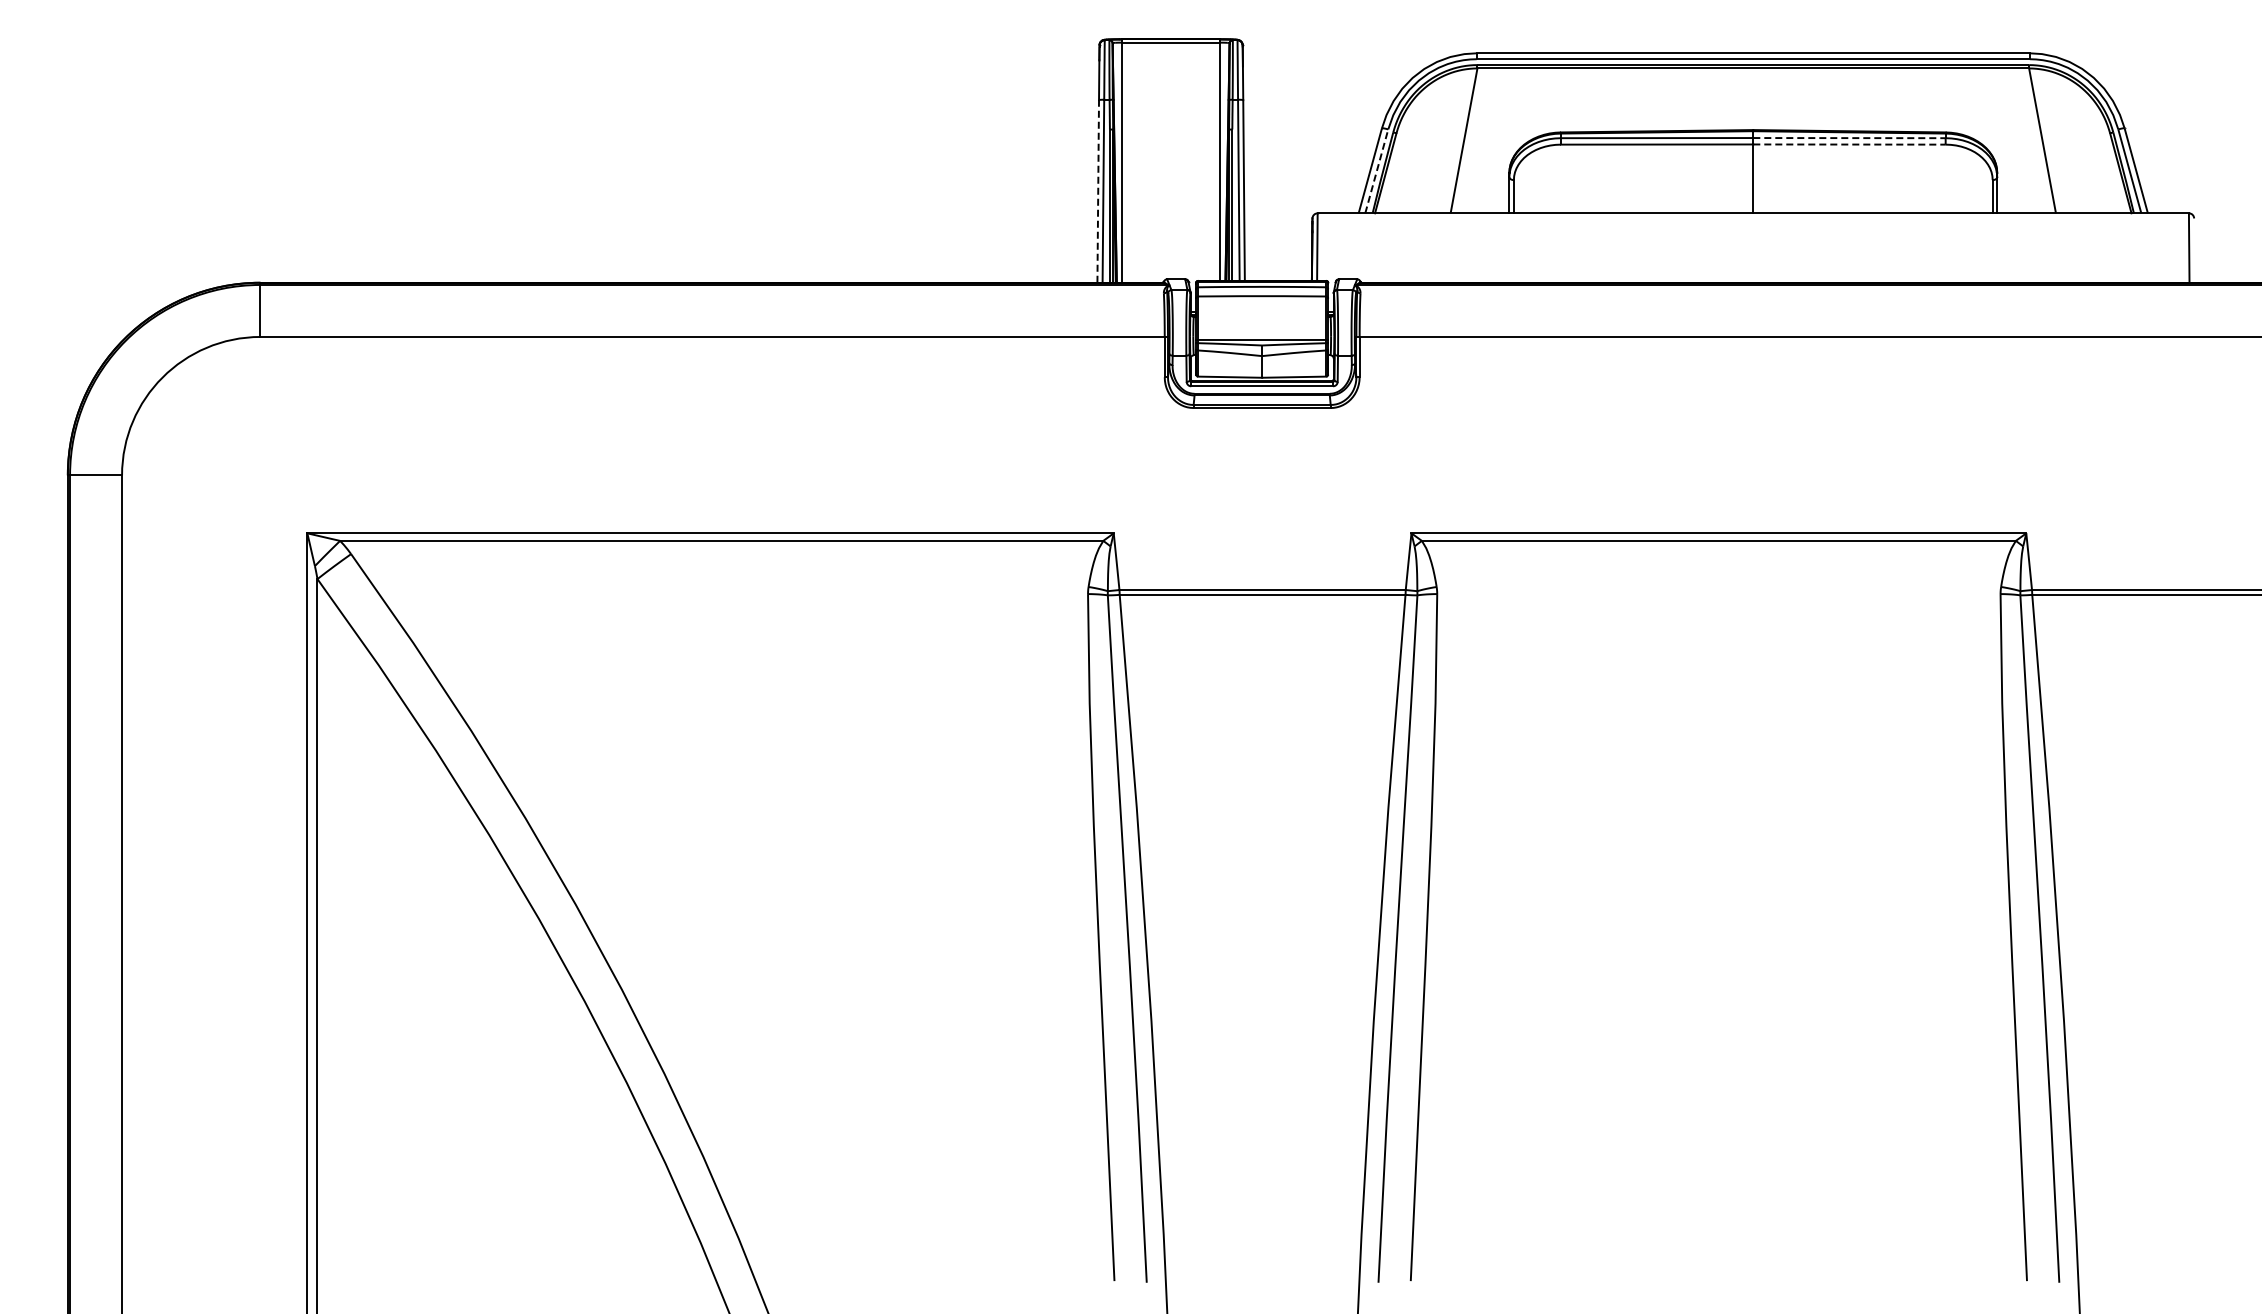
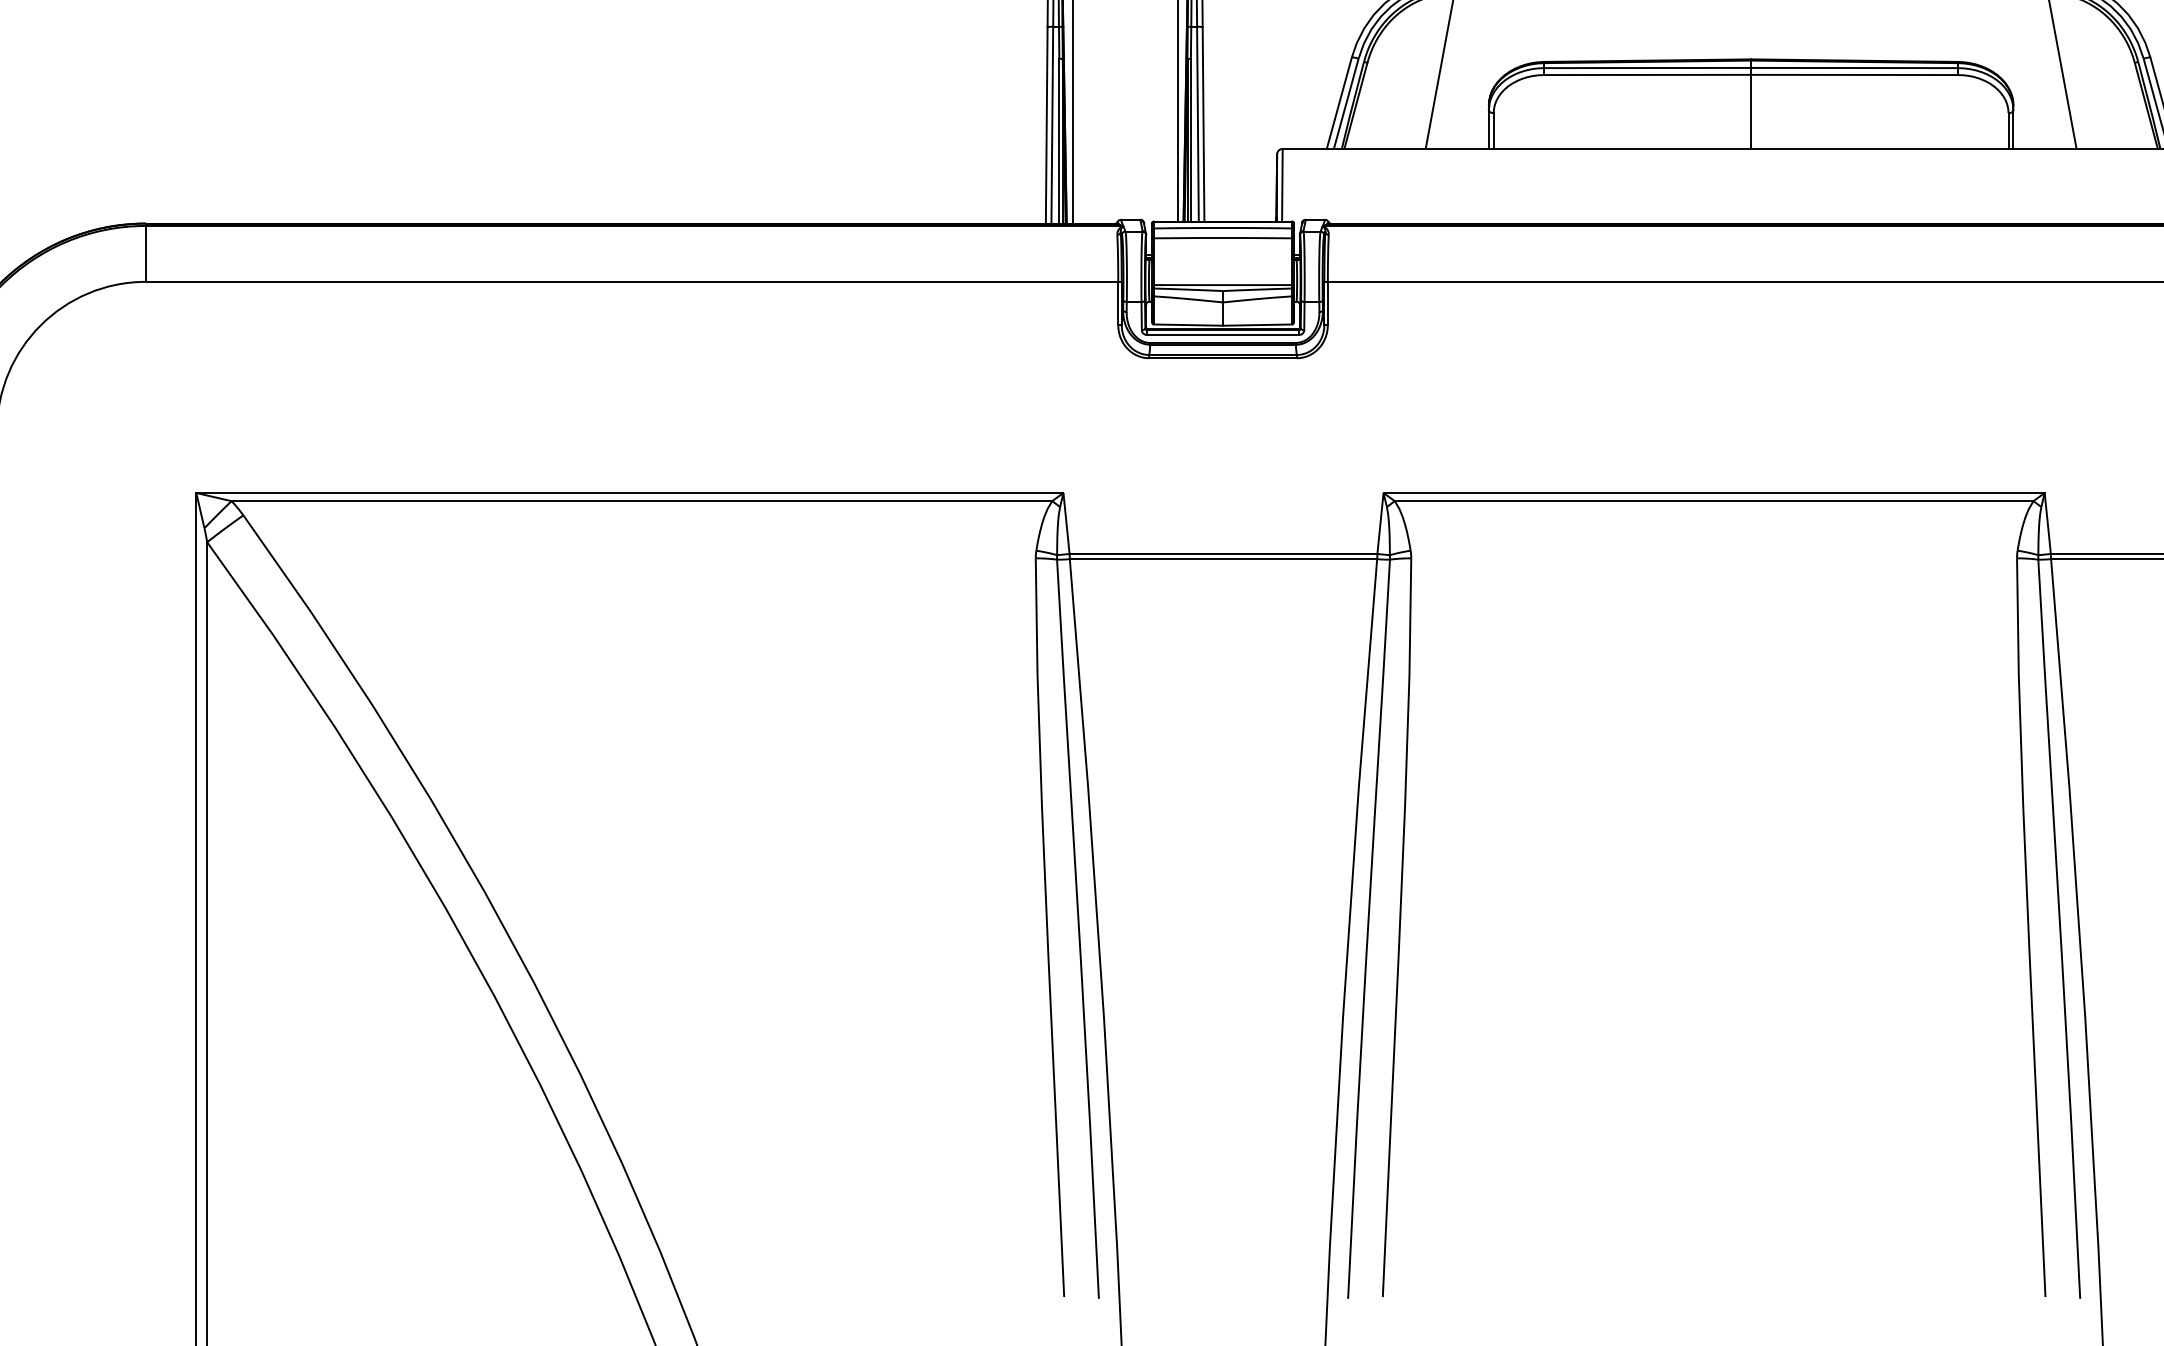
line: (1849, 138) -> (1854, 68), dashed -> solid
line: (1849, 144) -> (1854, 74), dashed -> solid
line: (1376, 171) -> (1345, 103), dashed -> solid
line: (1098, 190) -> (1047, 124), dashed -> solid

